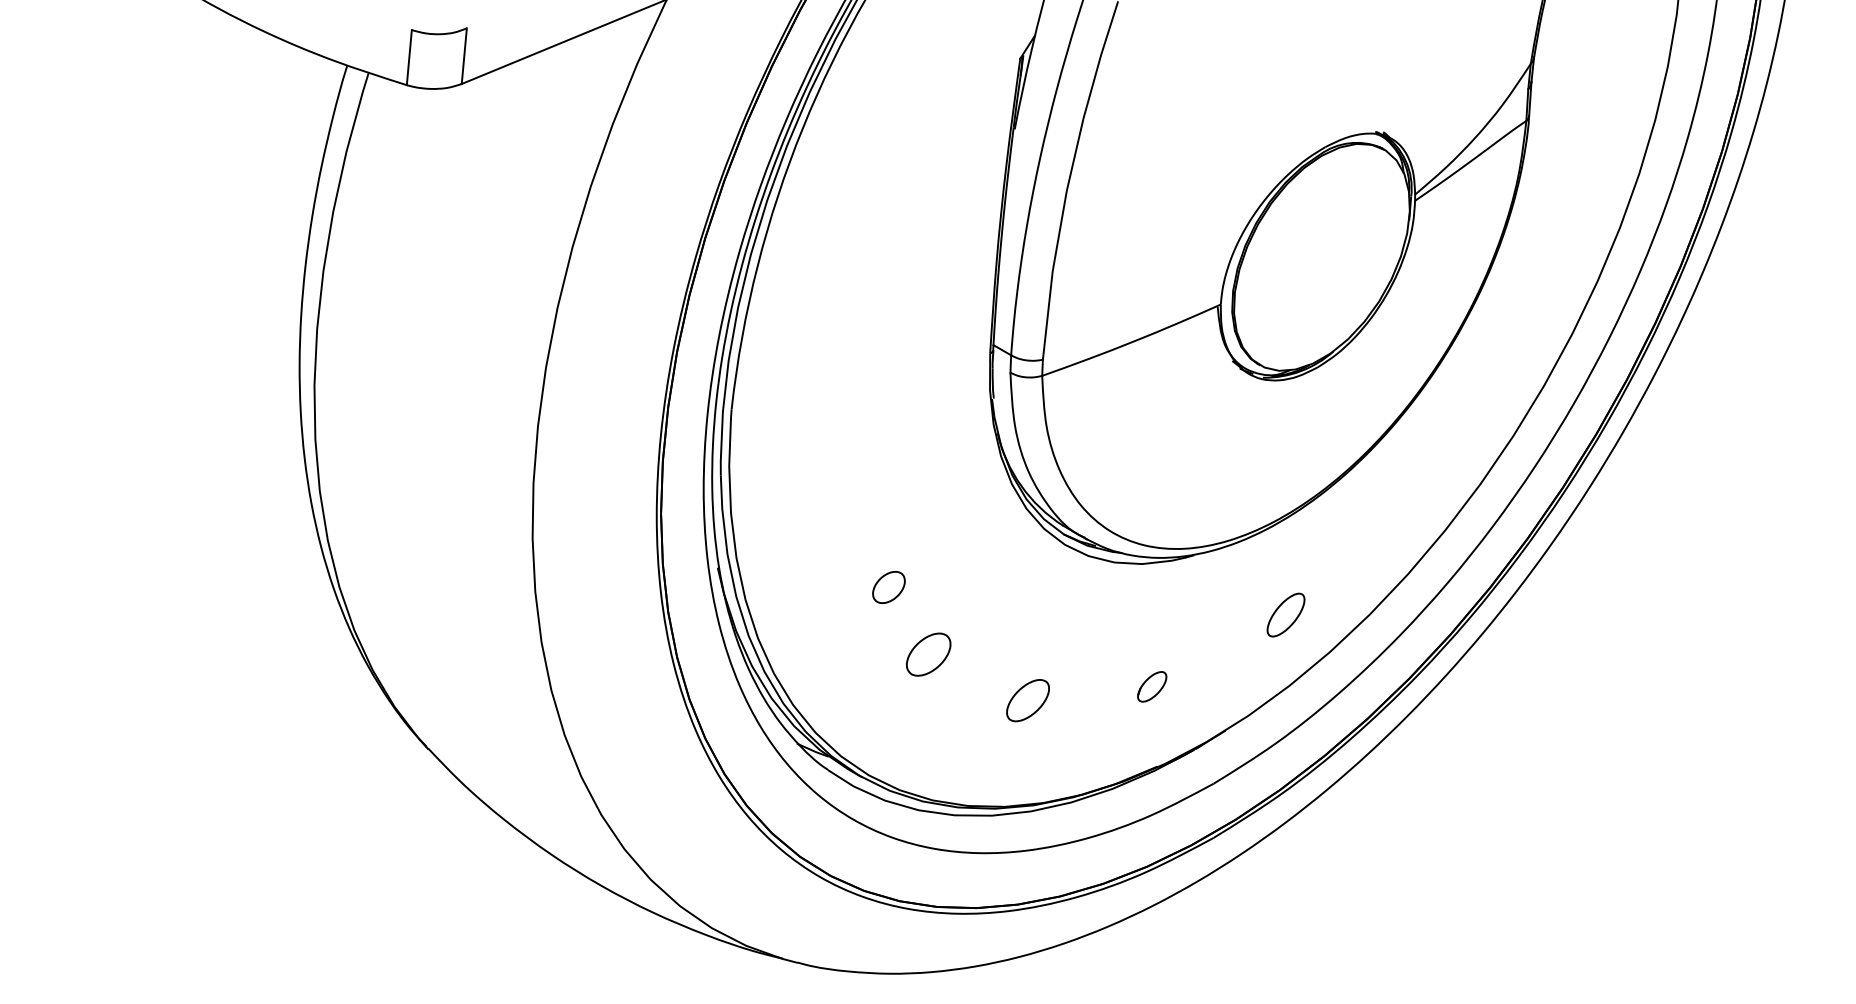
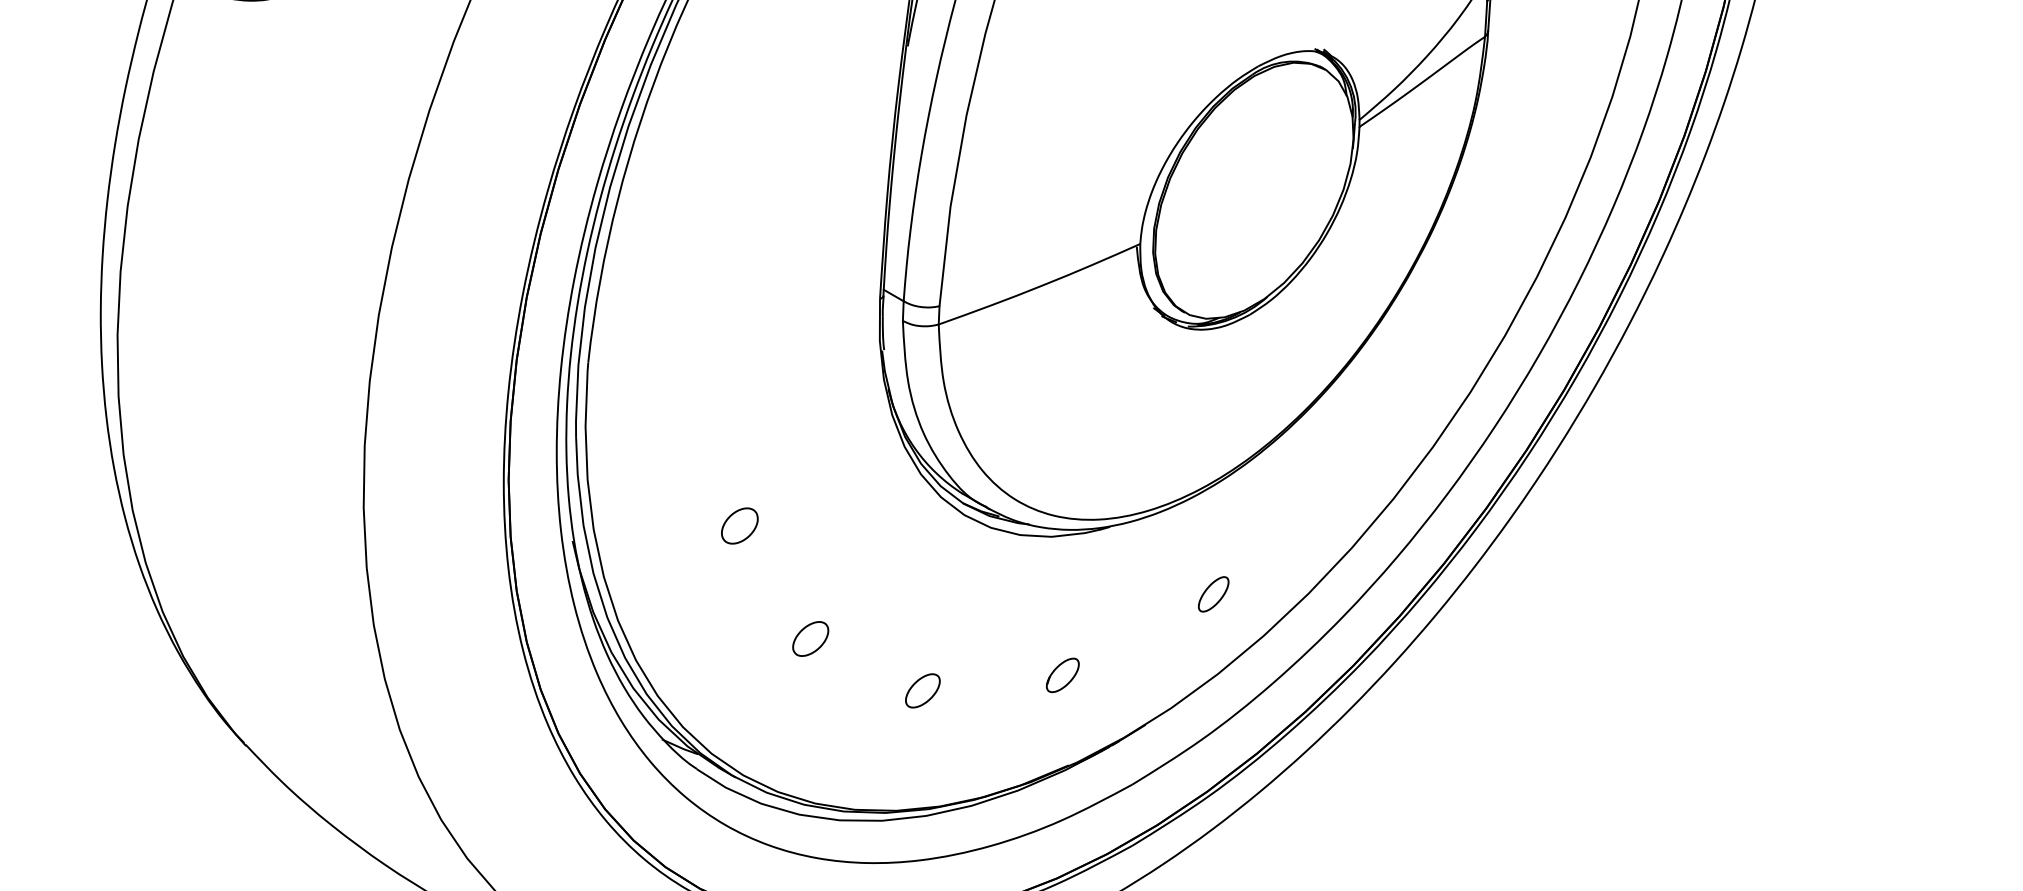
part: (888, 586) -> (739, 524), moved
part: (1285, 614) -> (1213, 593), size x0.71
part: (928, 654) -> (810, 638), size x0.71
part: (1028, 700) -> (923, 690), size x0.71

